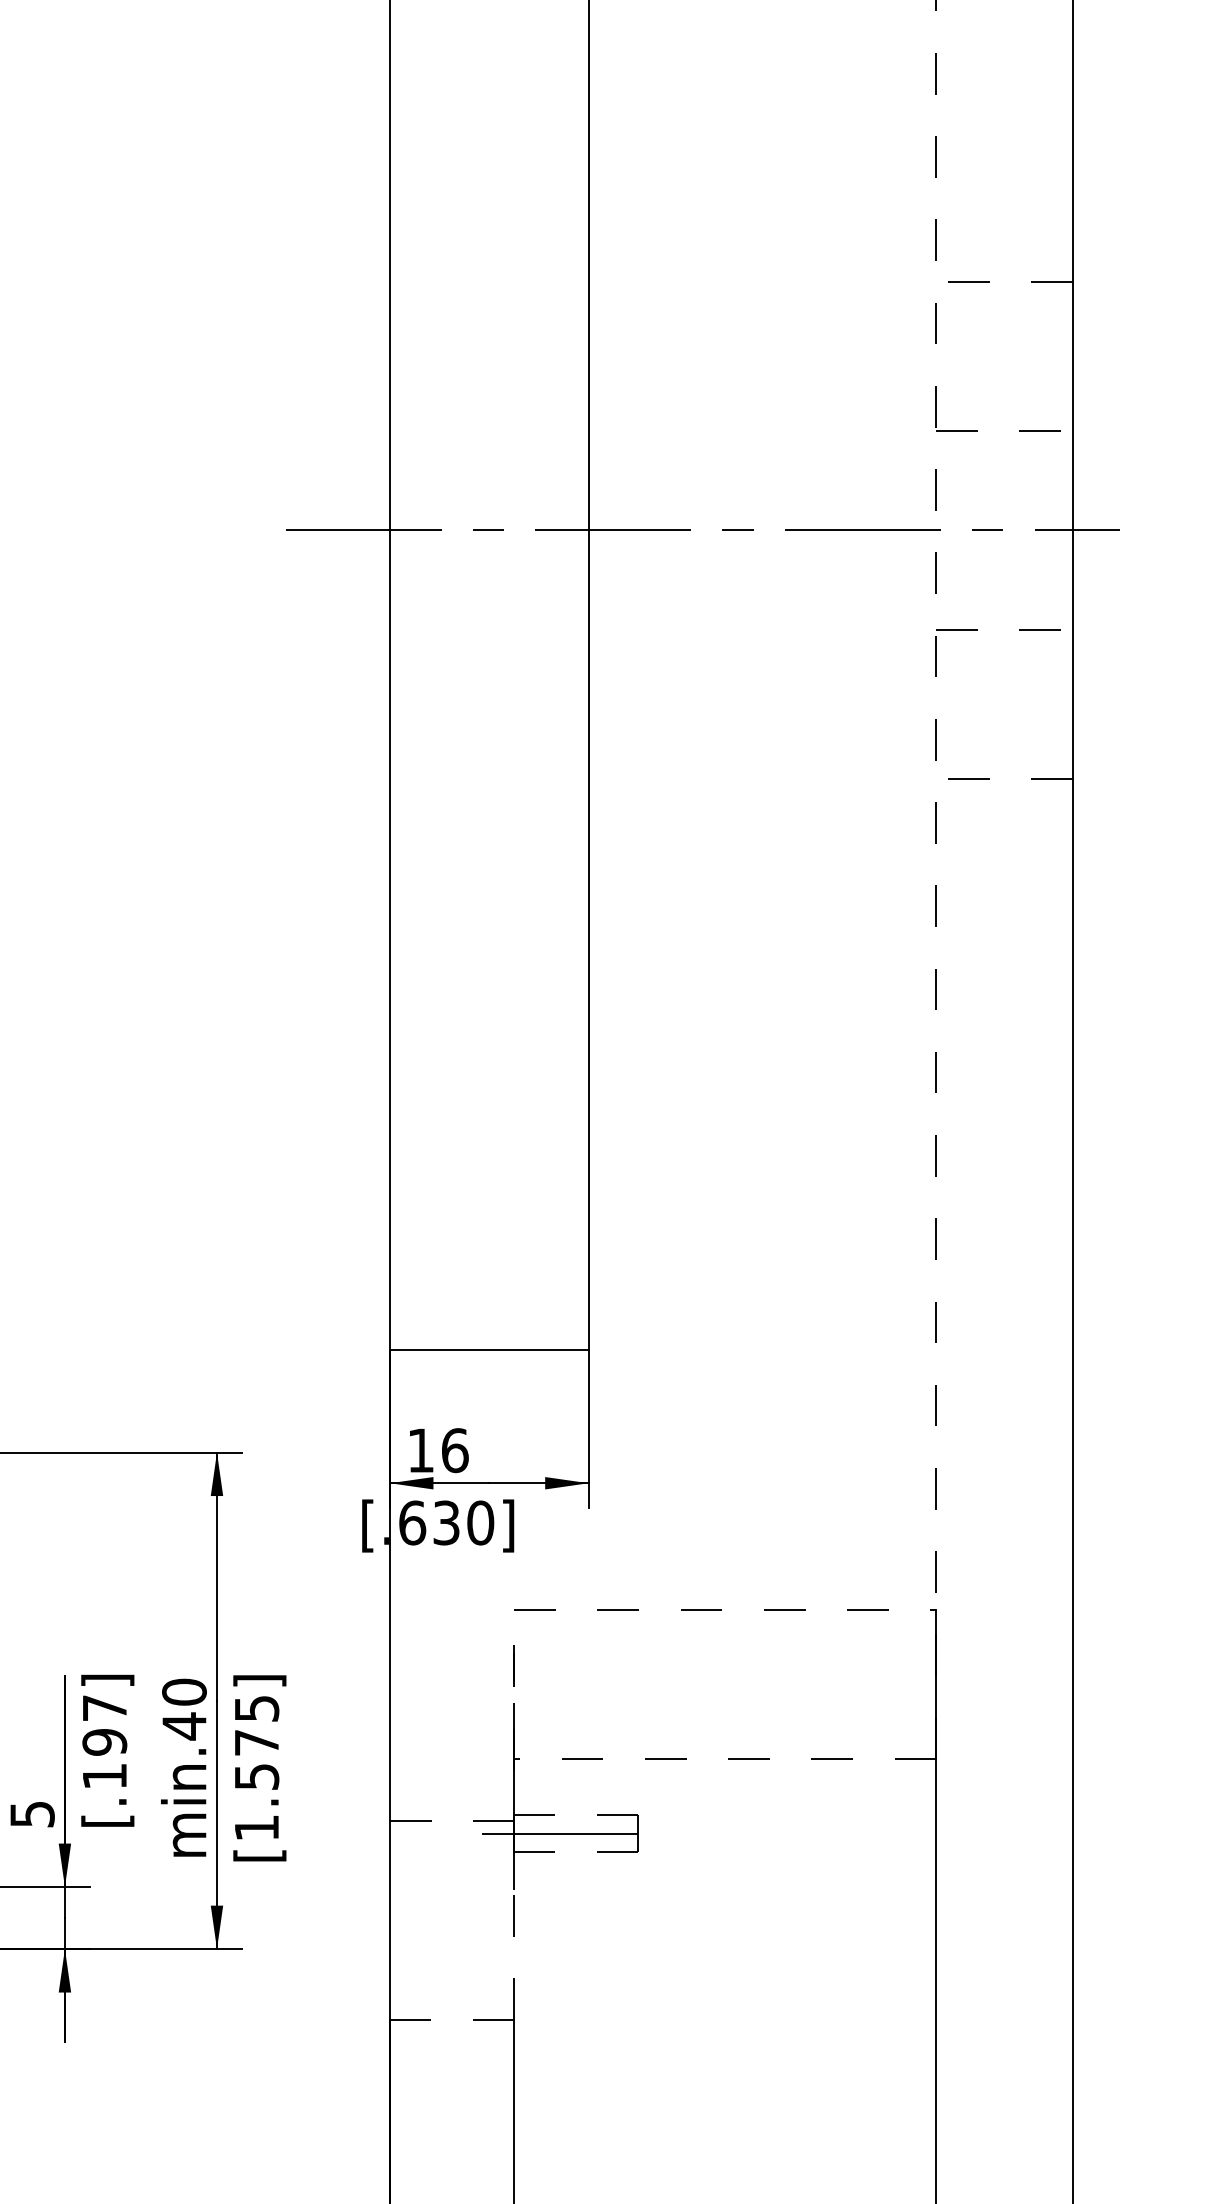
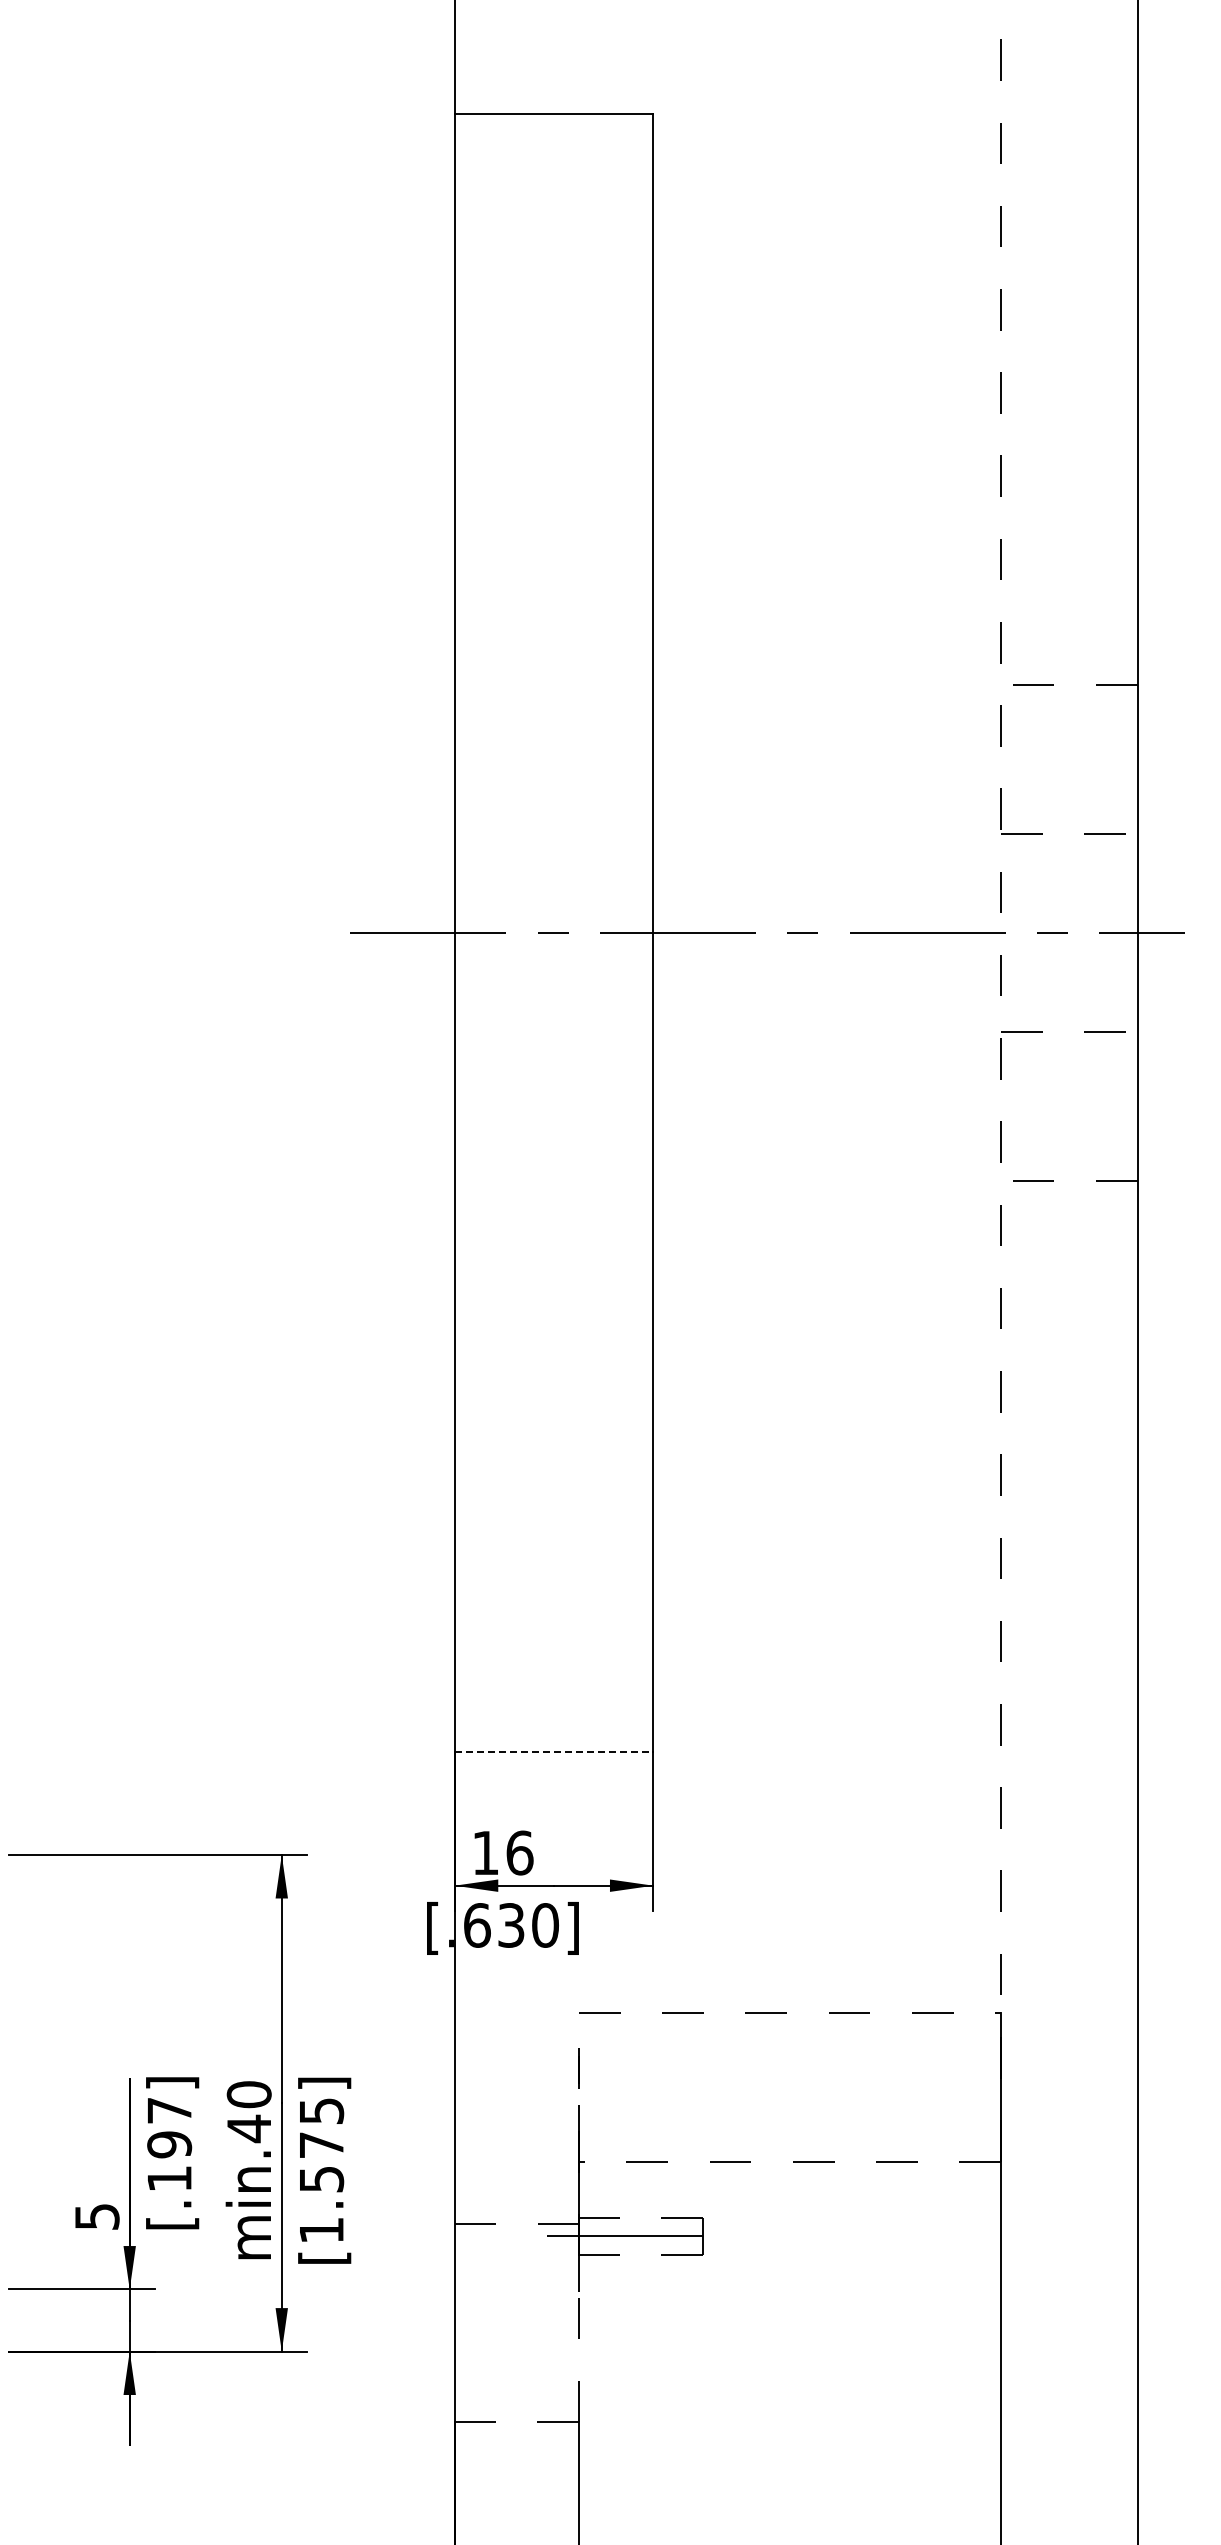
line: (489, 1350) -> (554, 1752), solid -> dashed

